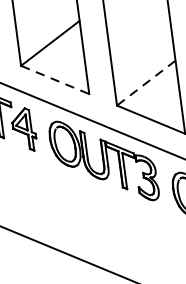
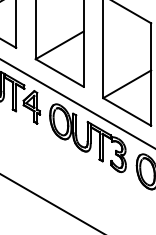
line: (54, 80) -> (59, 73), dashed -> solid
line: (146, 83) -> (127, 84), dashed -> solid

